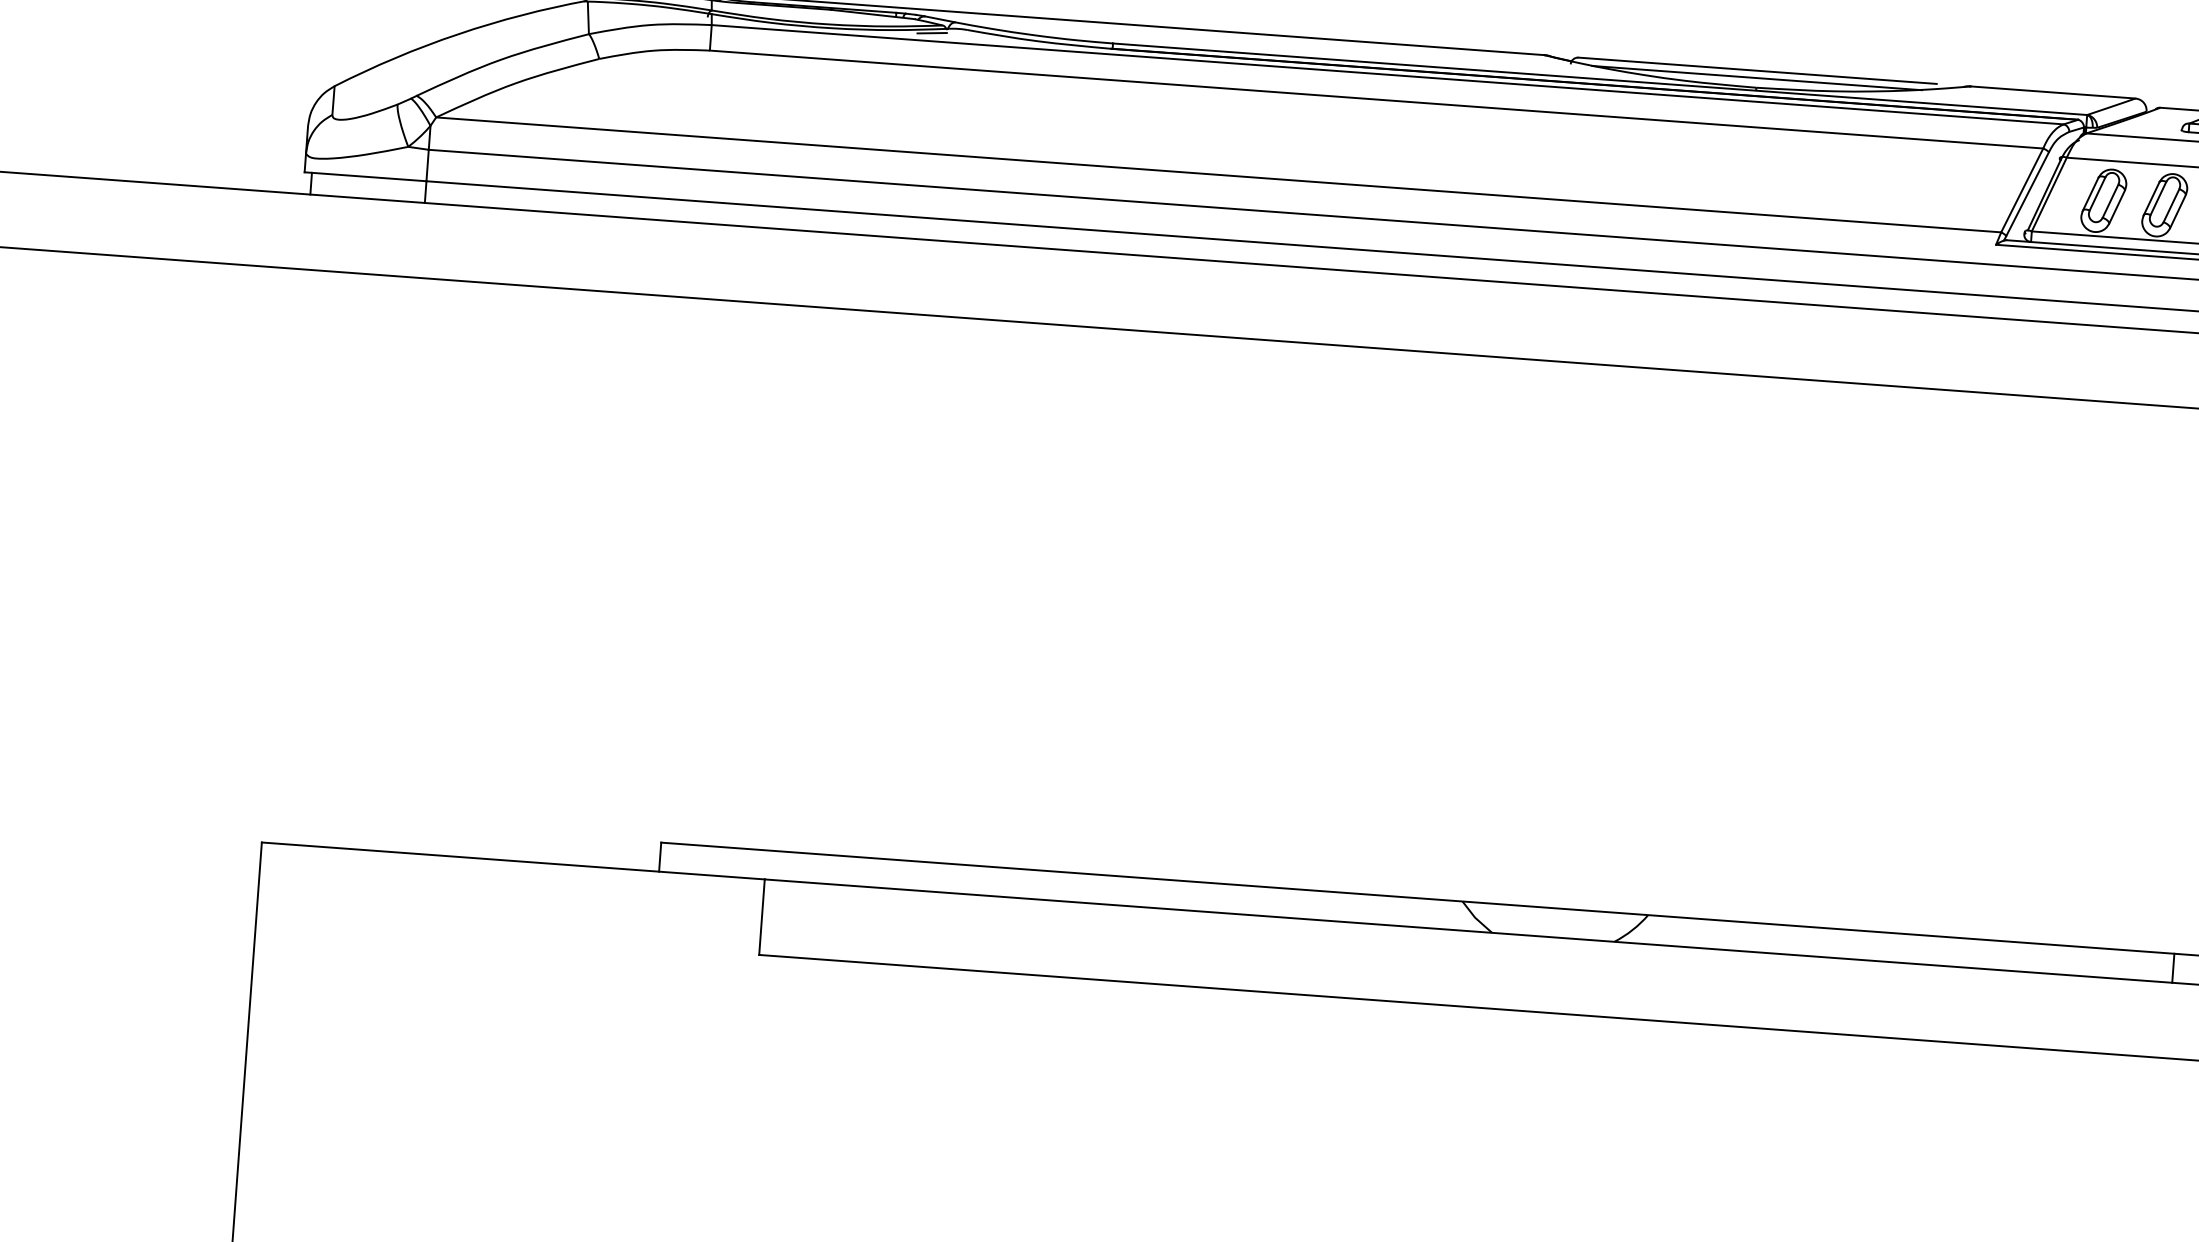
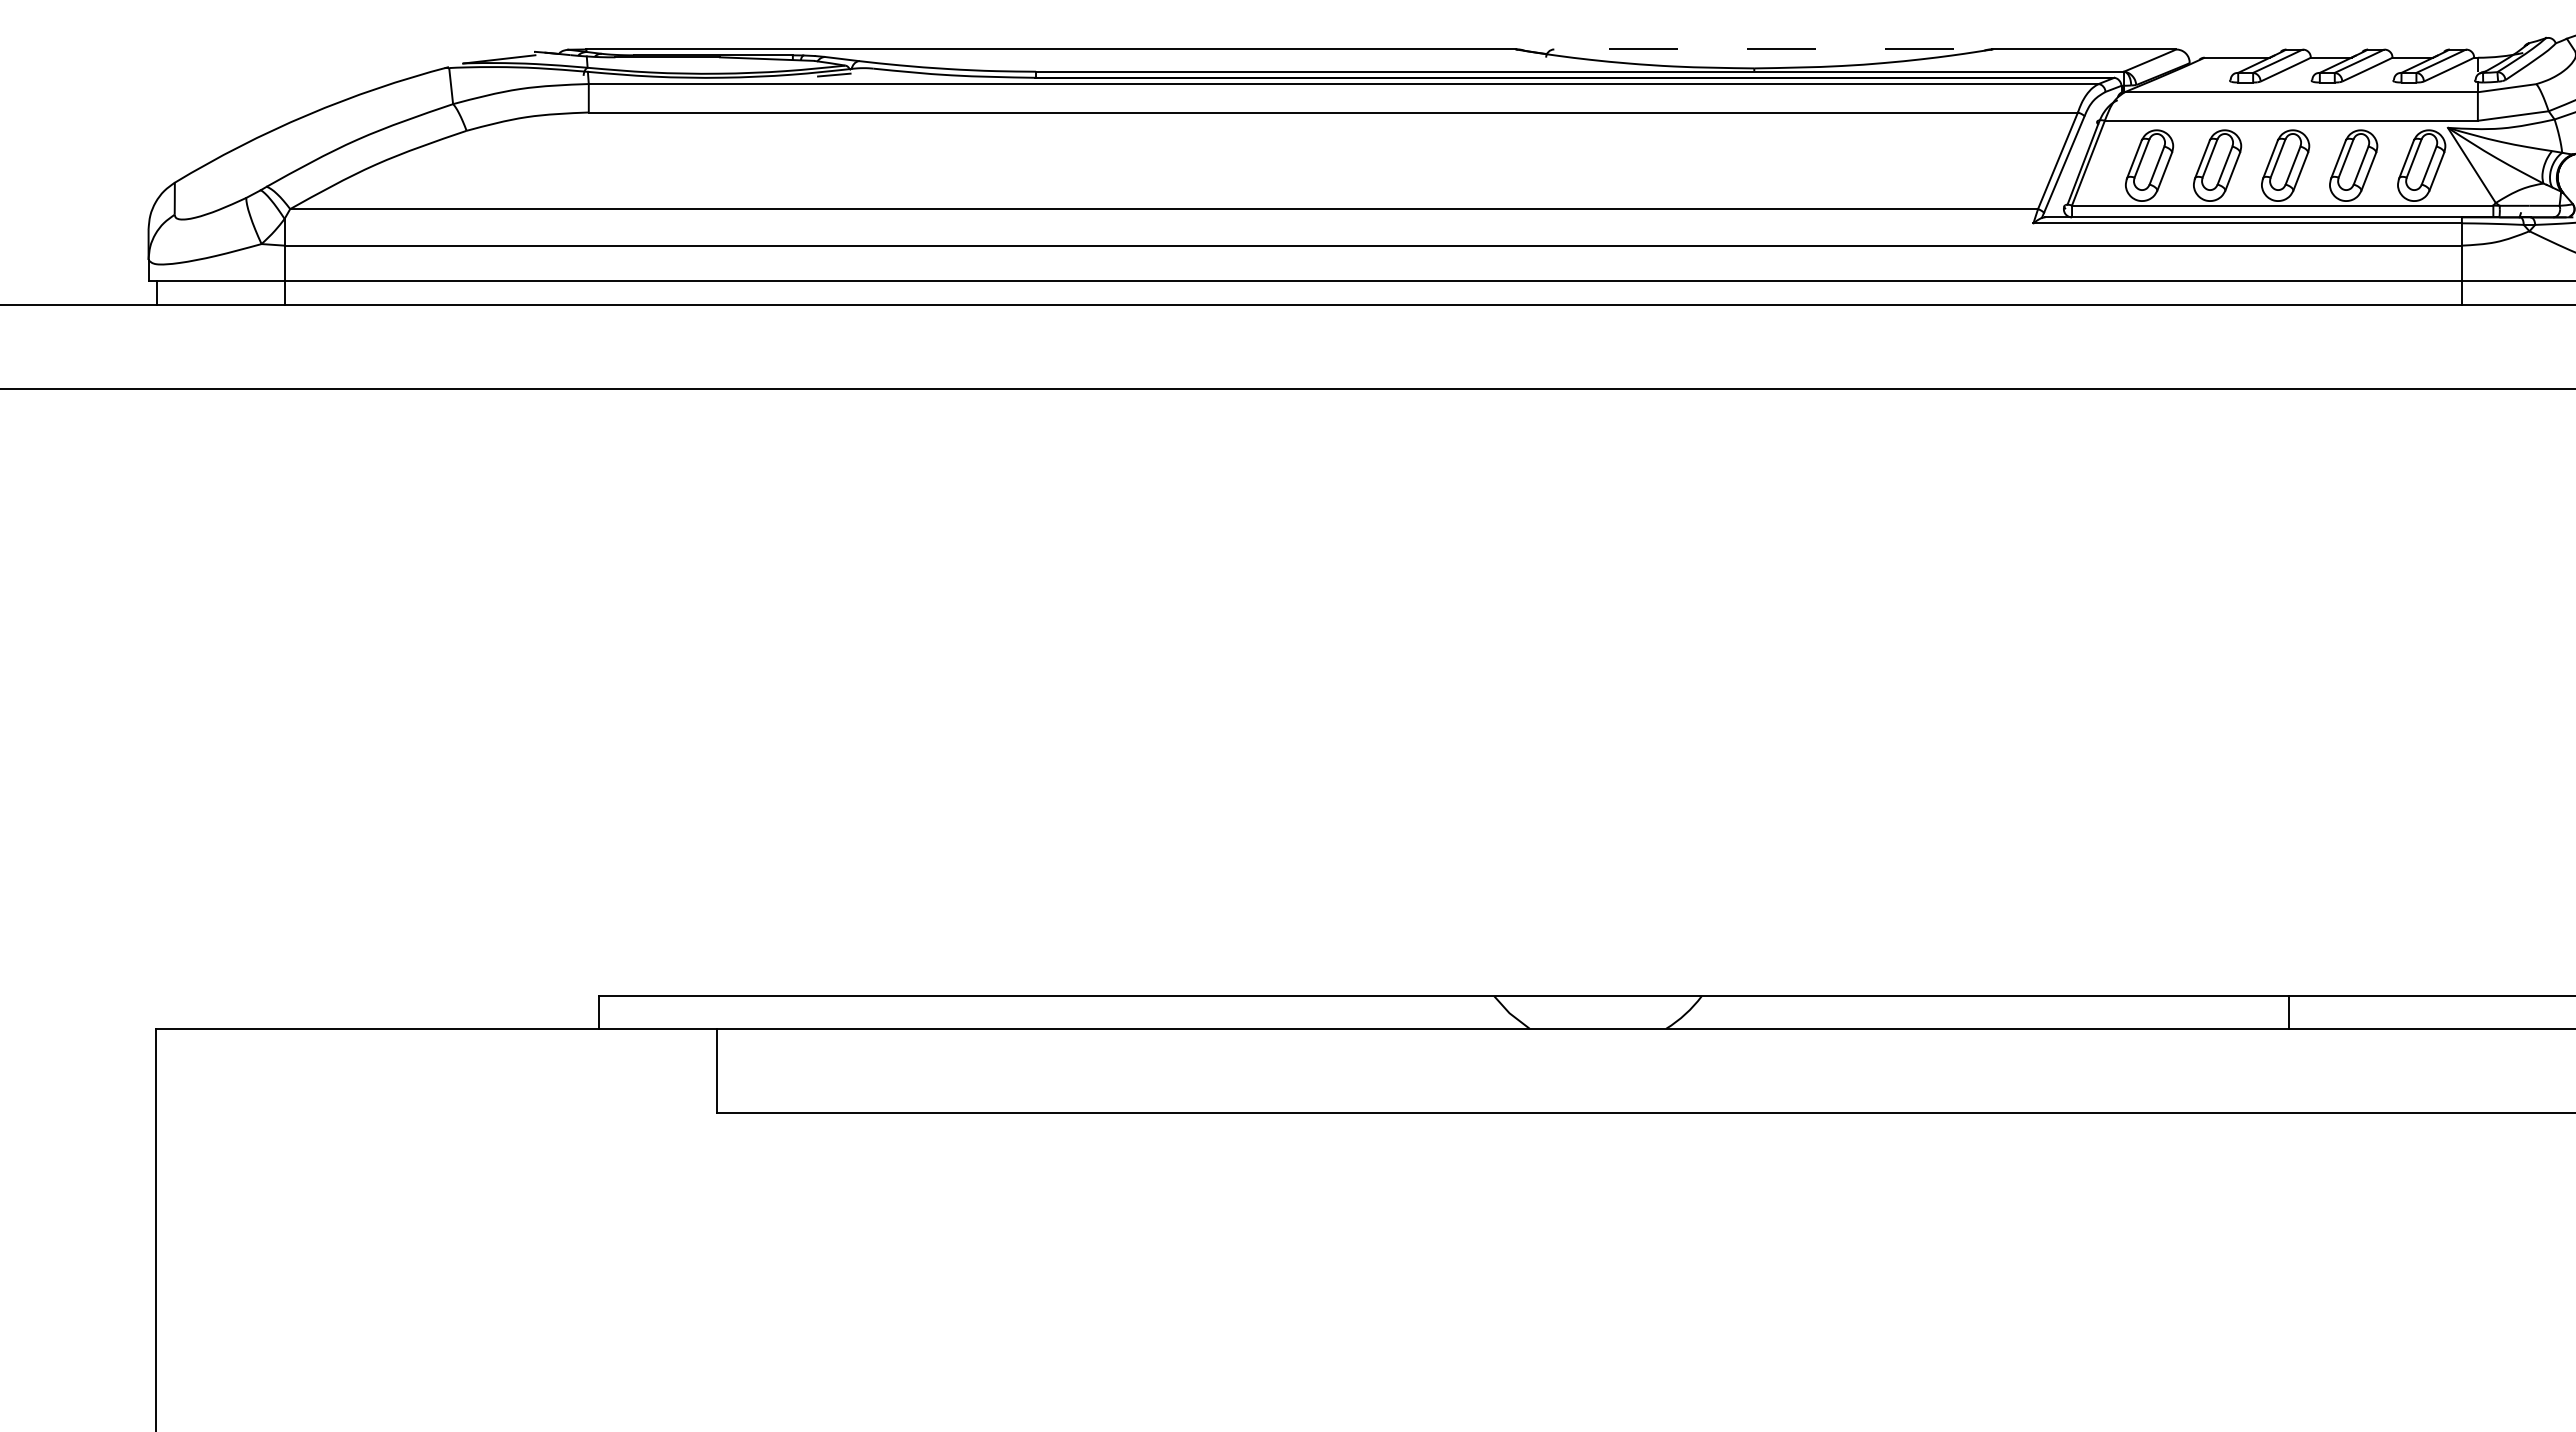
line: (1756, 70) -> (1753, 49), solid -> dashed
line: (1757, 77) -> (1754, 57), removed

